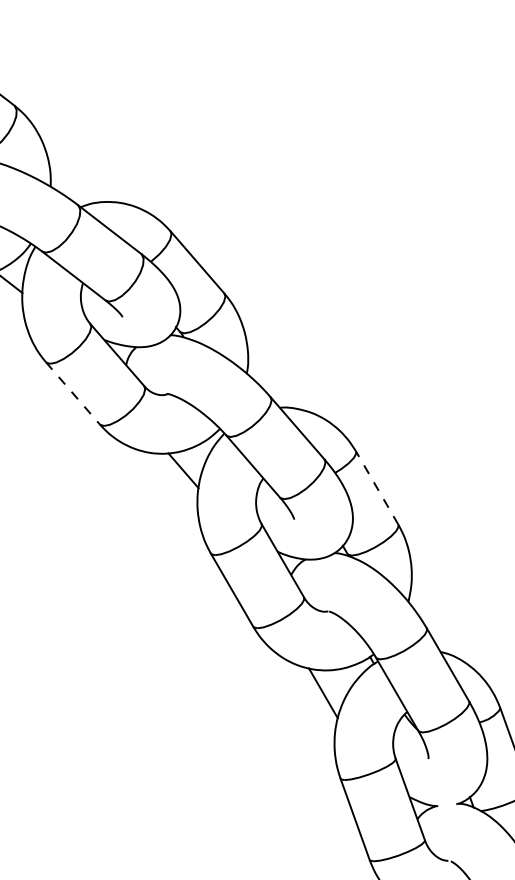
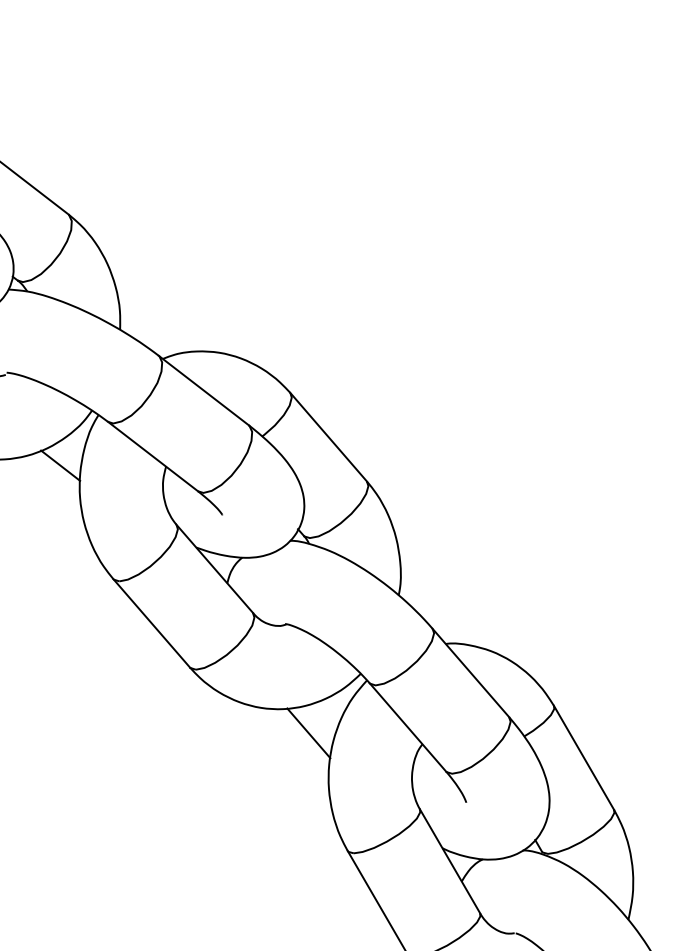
line: (73, 393) -> (152, 623), dashed -> solid
line: (376, 487) -> (583, 757), dashed -> solid

